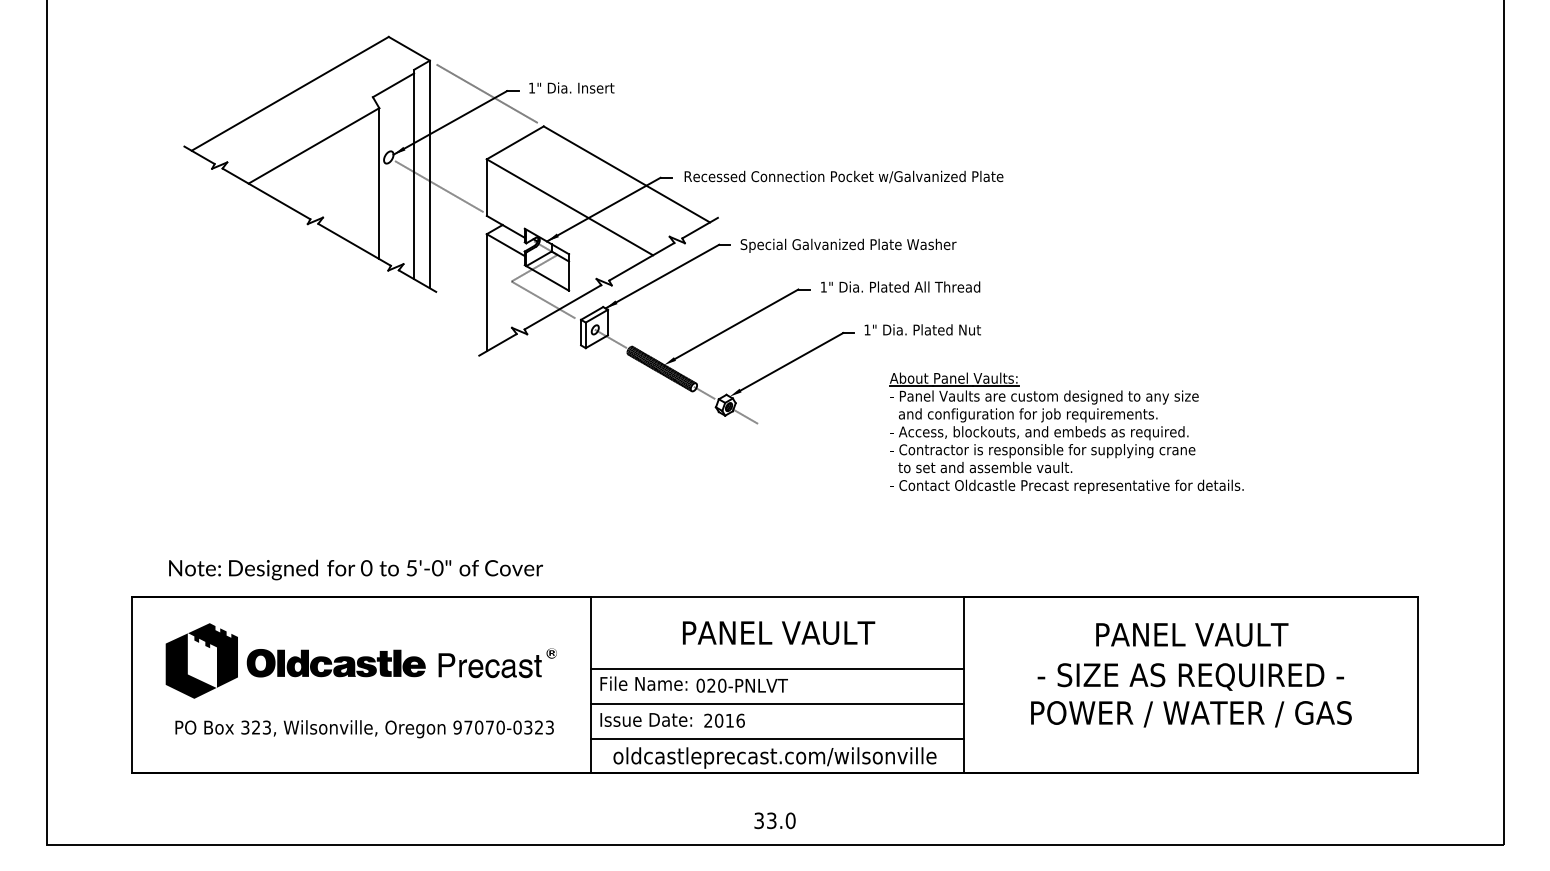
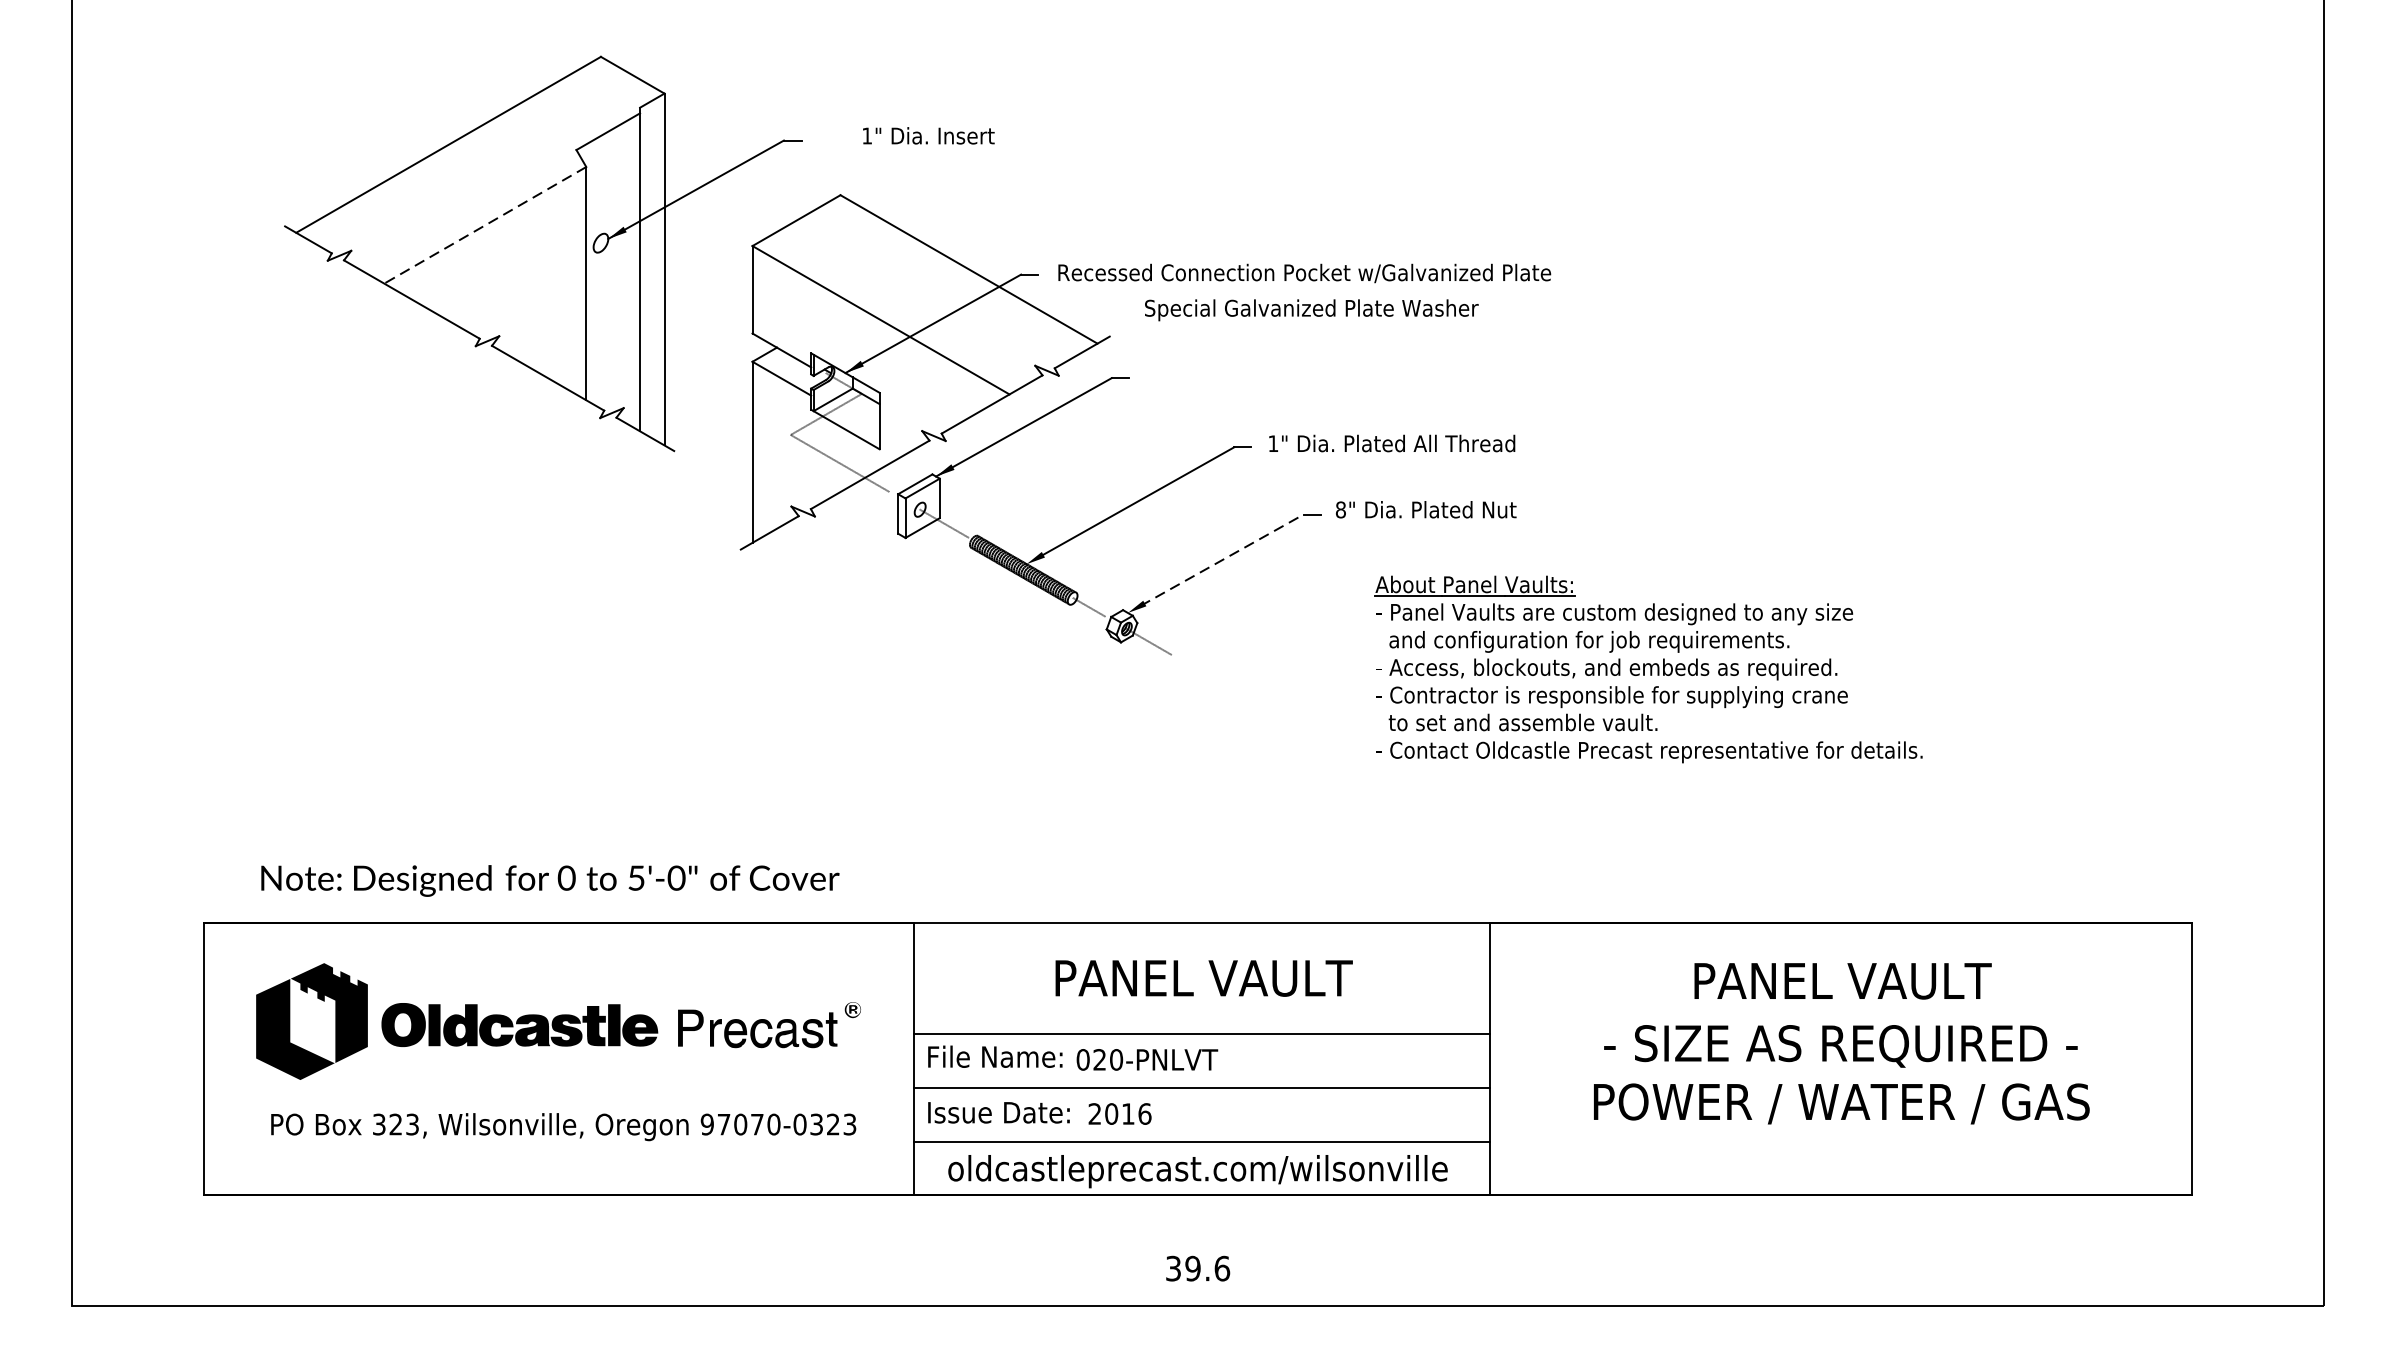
text: (571, 87) -> (928, 135), moved
line: (486, 93) -> (752, 144), removed
line: (313, 146) -> (484, 226), solid -> dashed
line: (439, 186) -> (679, 288), removed
text: (848, 245) -> (1311, 309), moved
text: (867, 329) -> (1340, 509), 1" -> 8"
line: (791, 362) -> (1223, 560), solid -> dashed
text: (780, 820) -> (1206, 1268), 33.0 -> 39.6

